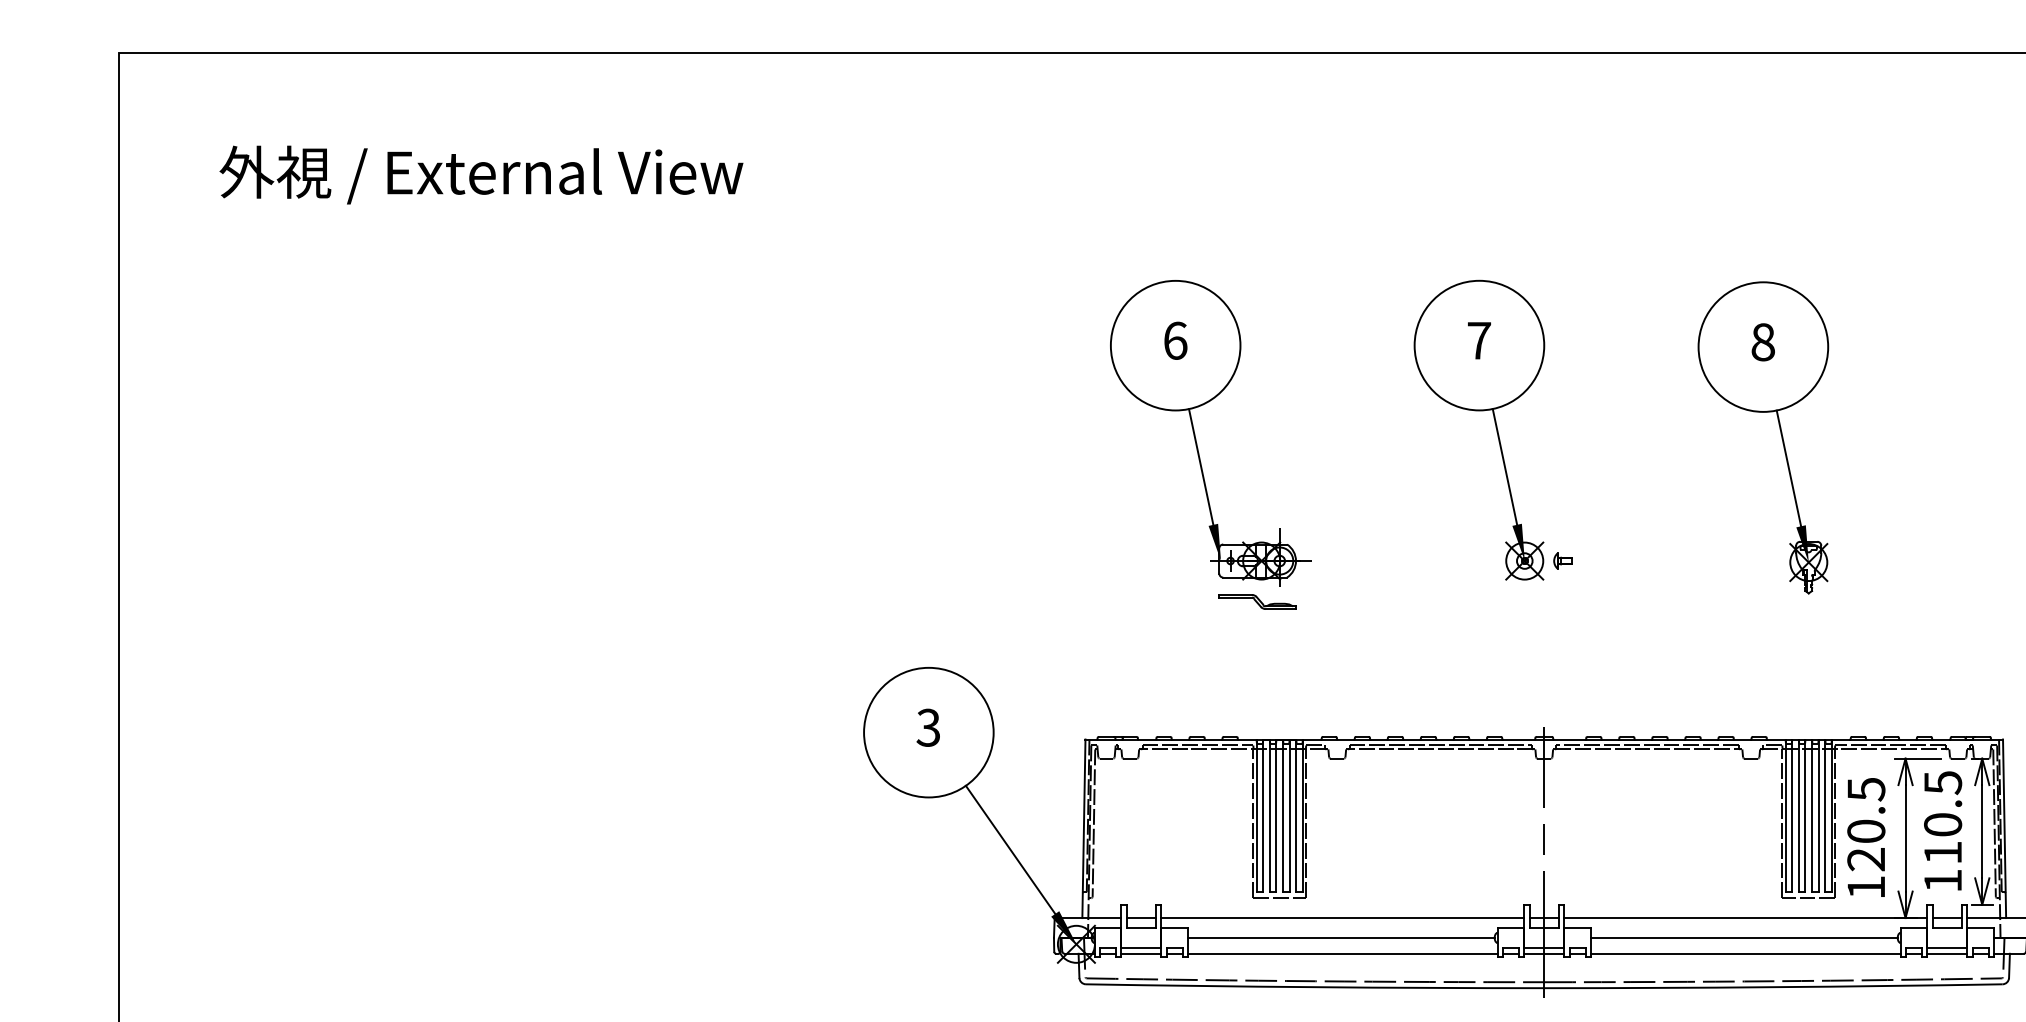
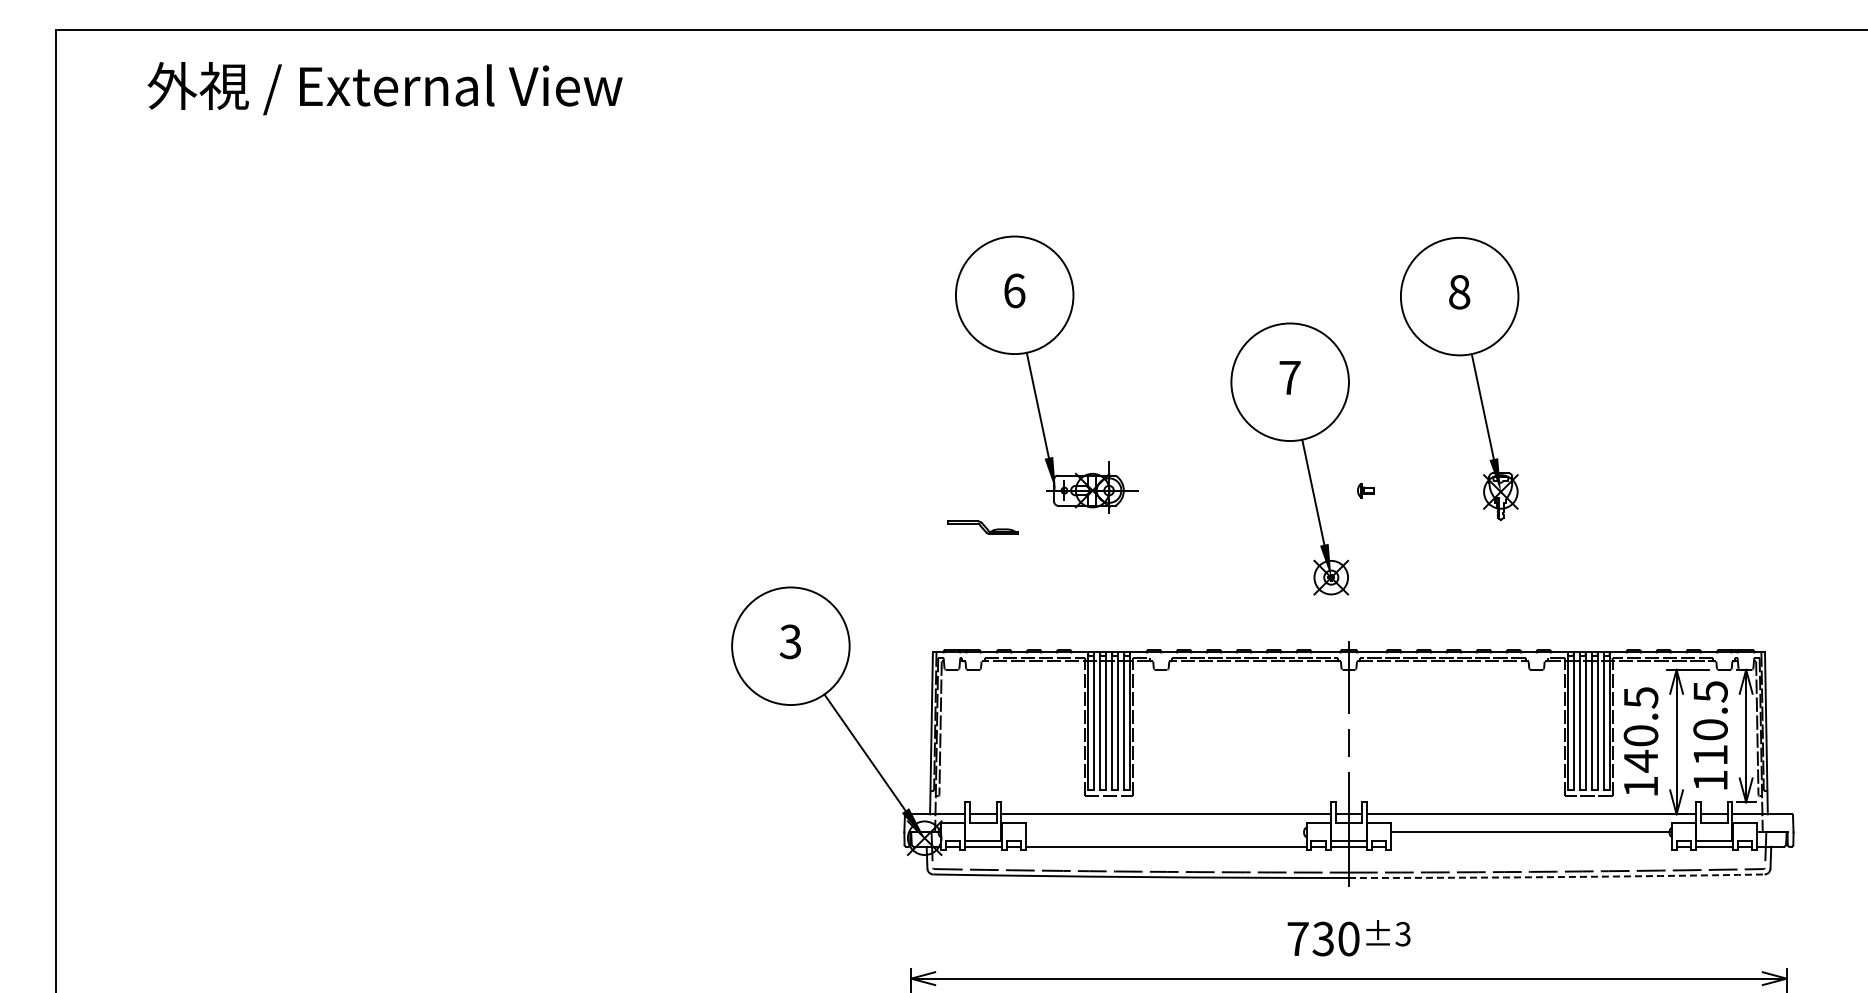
text: (480, 174) -> (384, 88), moved
part: (1495, 427) -> (1304, 456), moved
part: (1780, 436) -> (1475, 377), moved
part: (1257, 601) -> (982, 527), moved
text: (1865, 859) -> (1640, 761), 120.5 -> 140.5
line: (1340, 938) -> (1164, 832), removed
line: (1745, 953) -> (1531, 846), removed
arc: (1773, 987) -> (1556, 877), solid -> dashed

